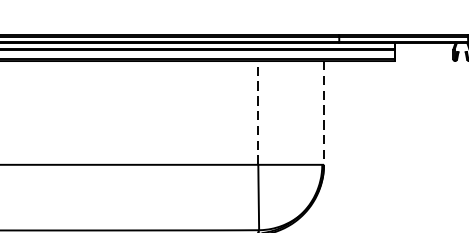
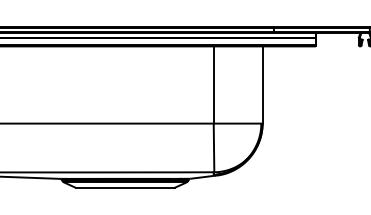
line: (258, 113) -> (213, 85), dashed -> solid
line: (323, 113) -> (262, 85), dashed -> solid

